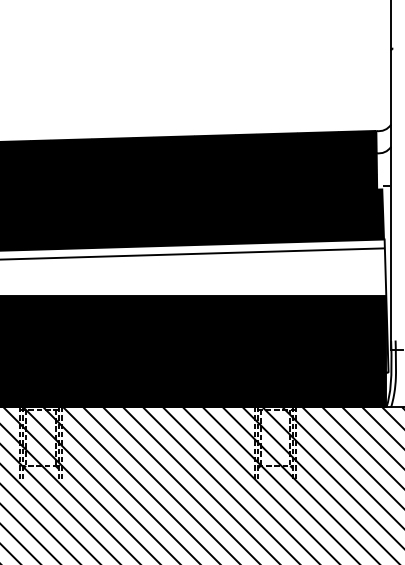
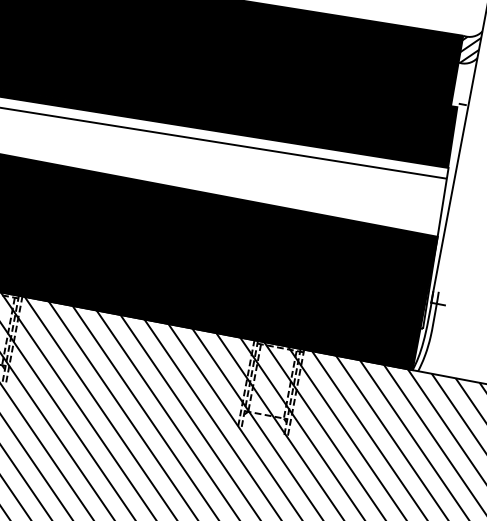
hatch: (383, 141) -> (469, 50), added

